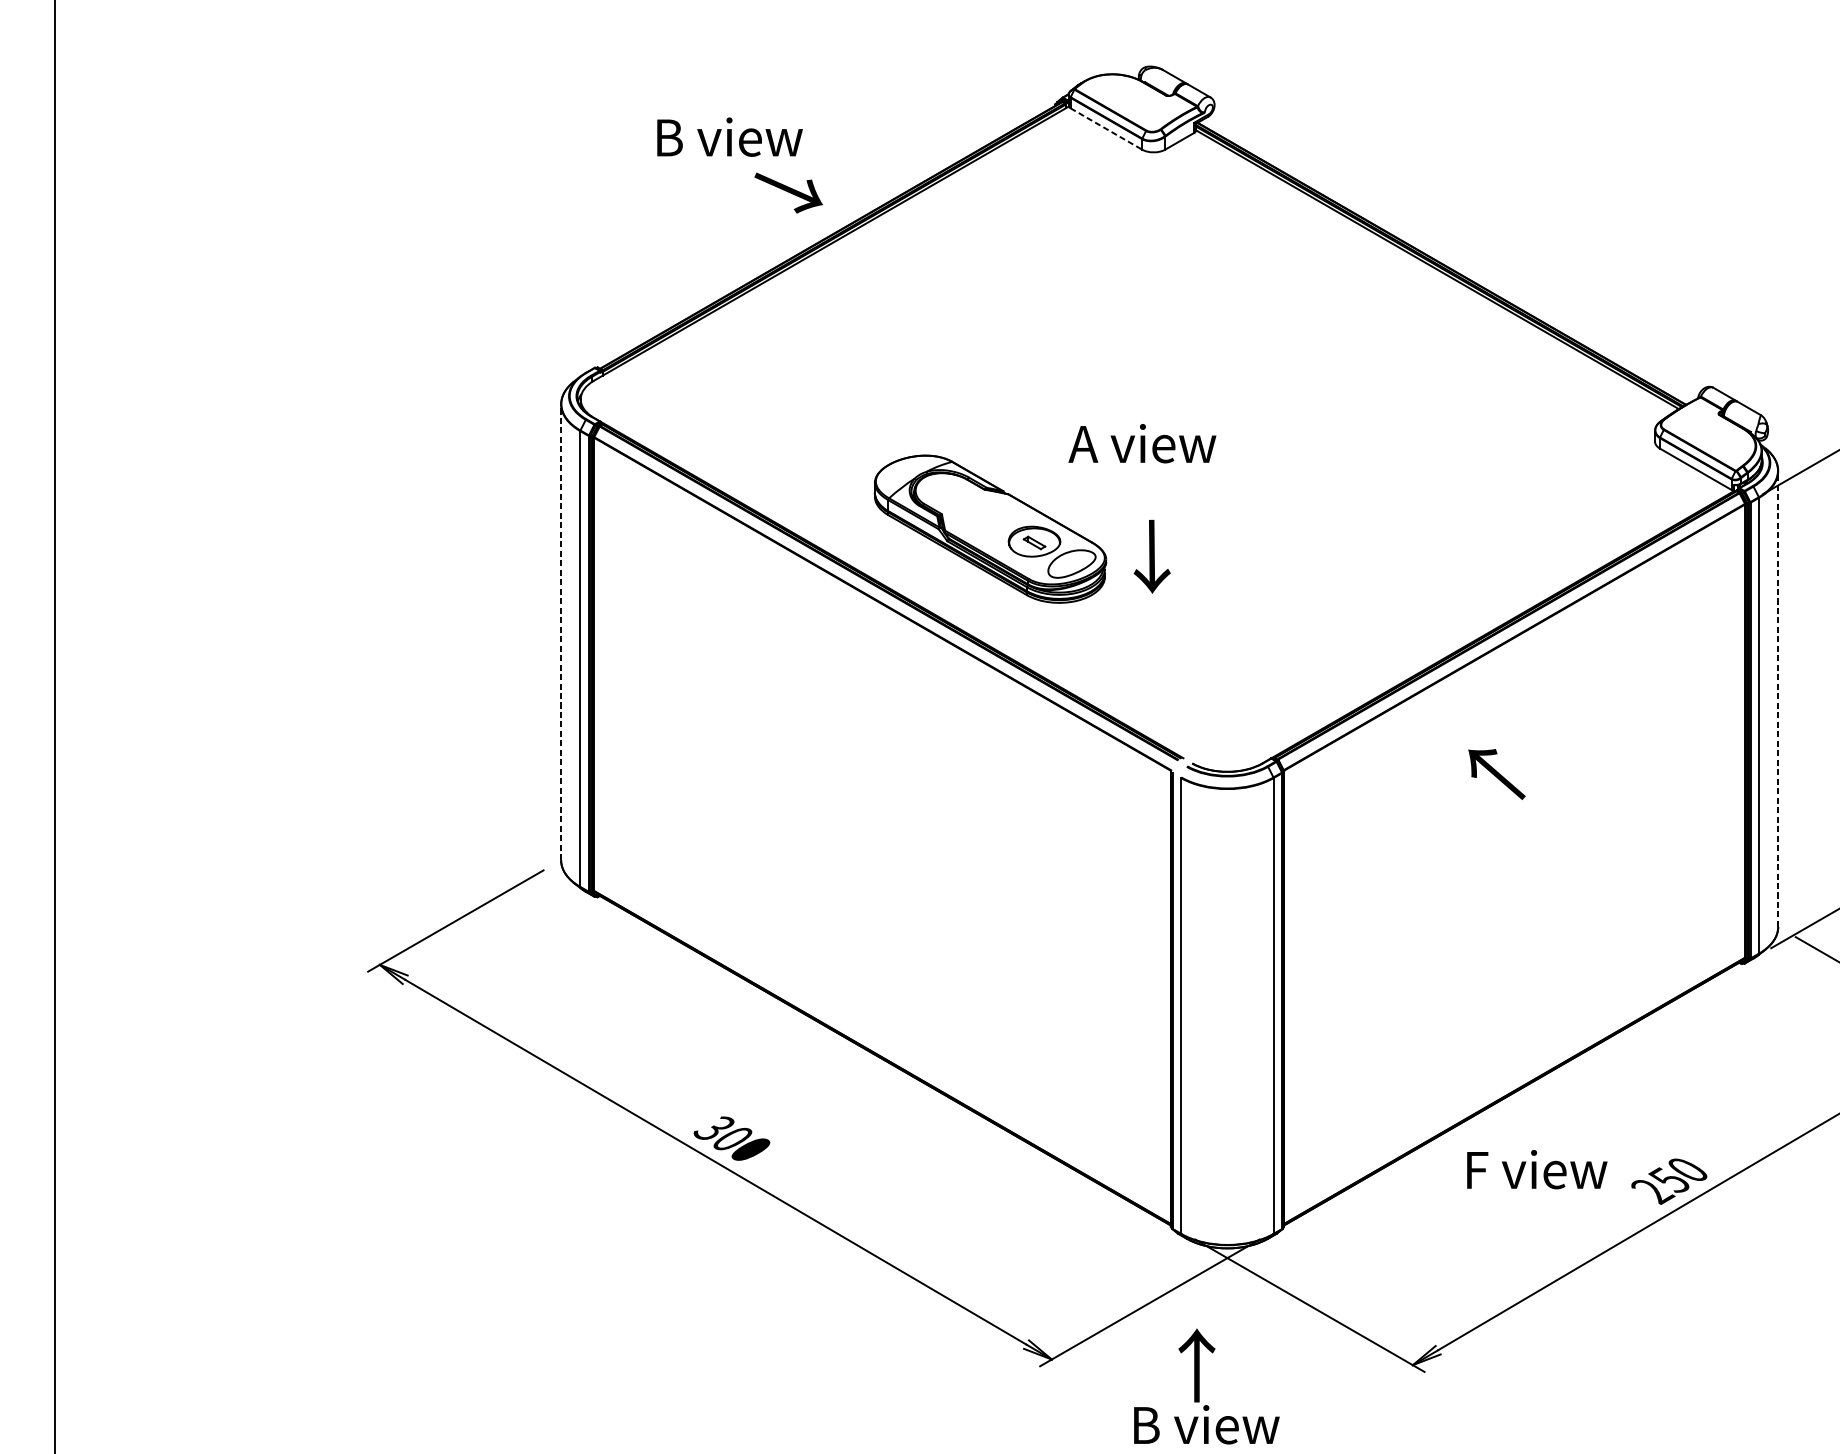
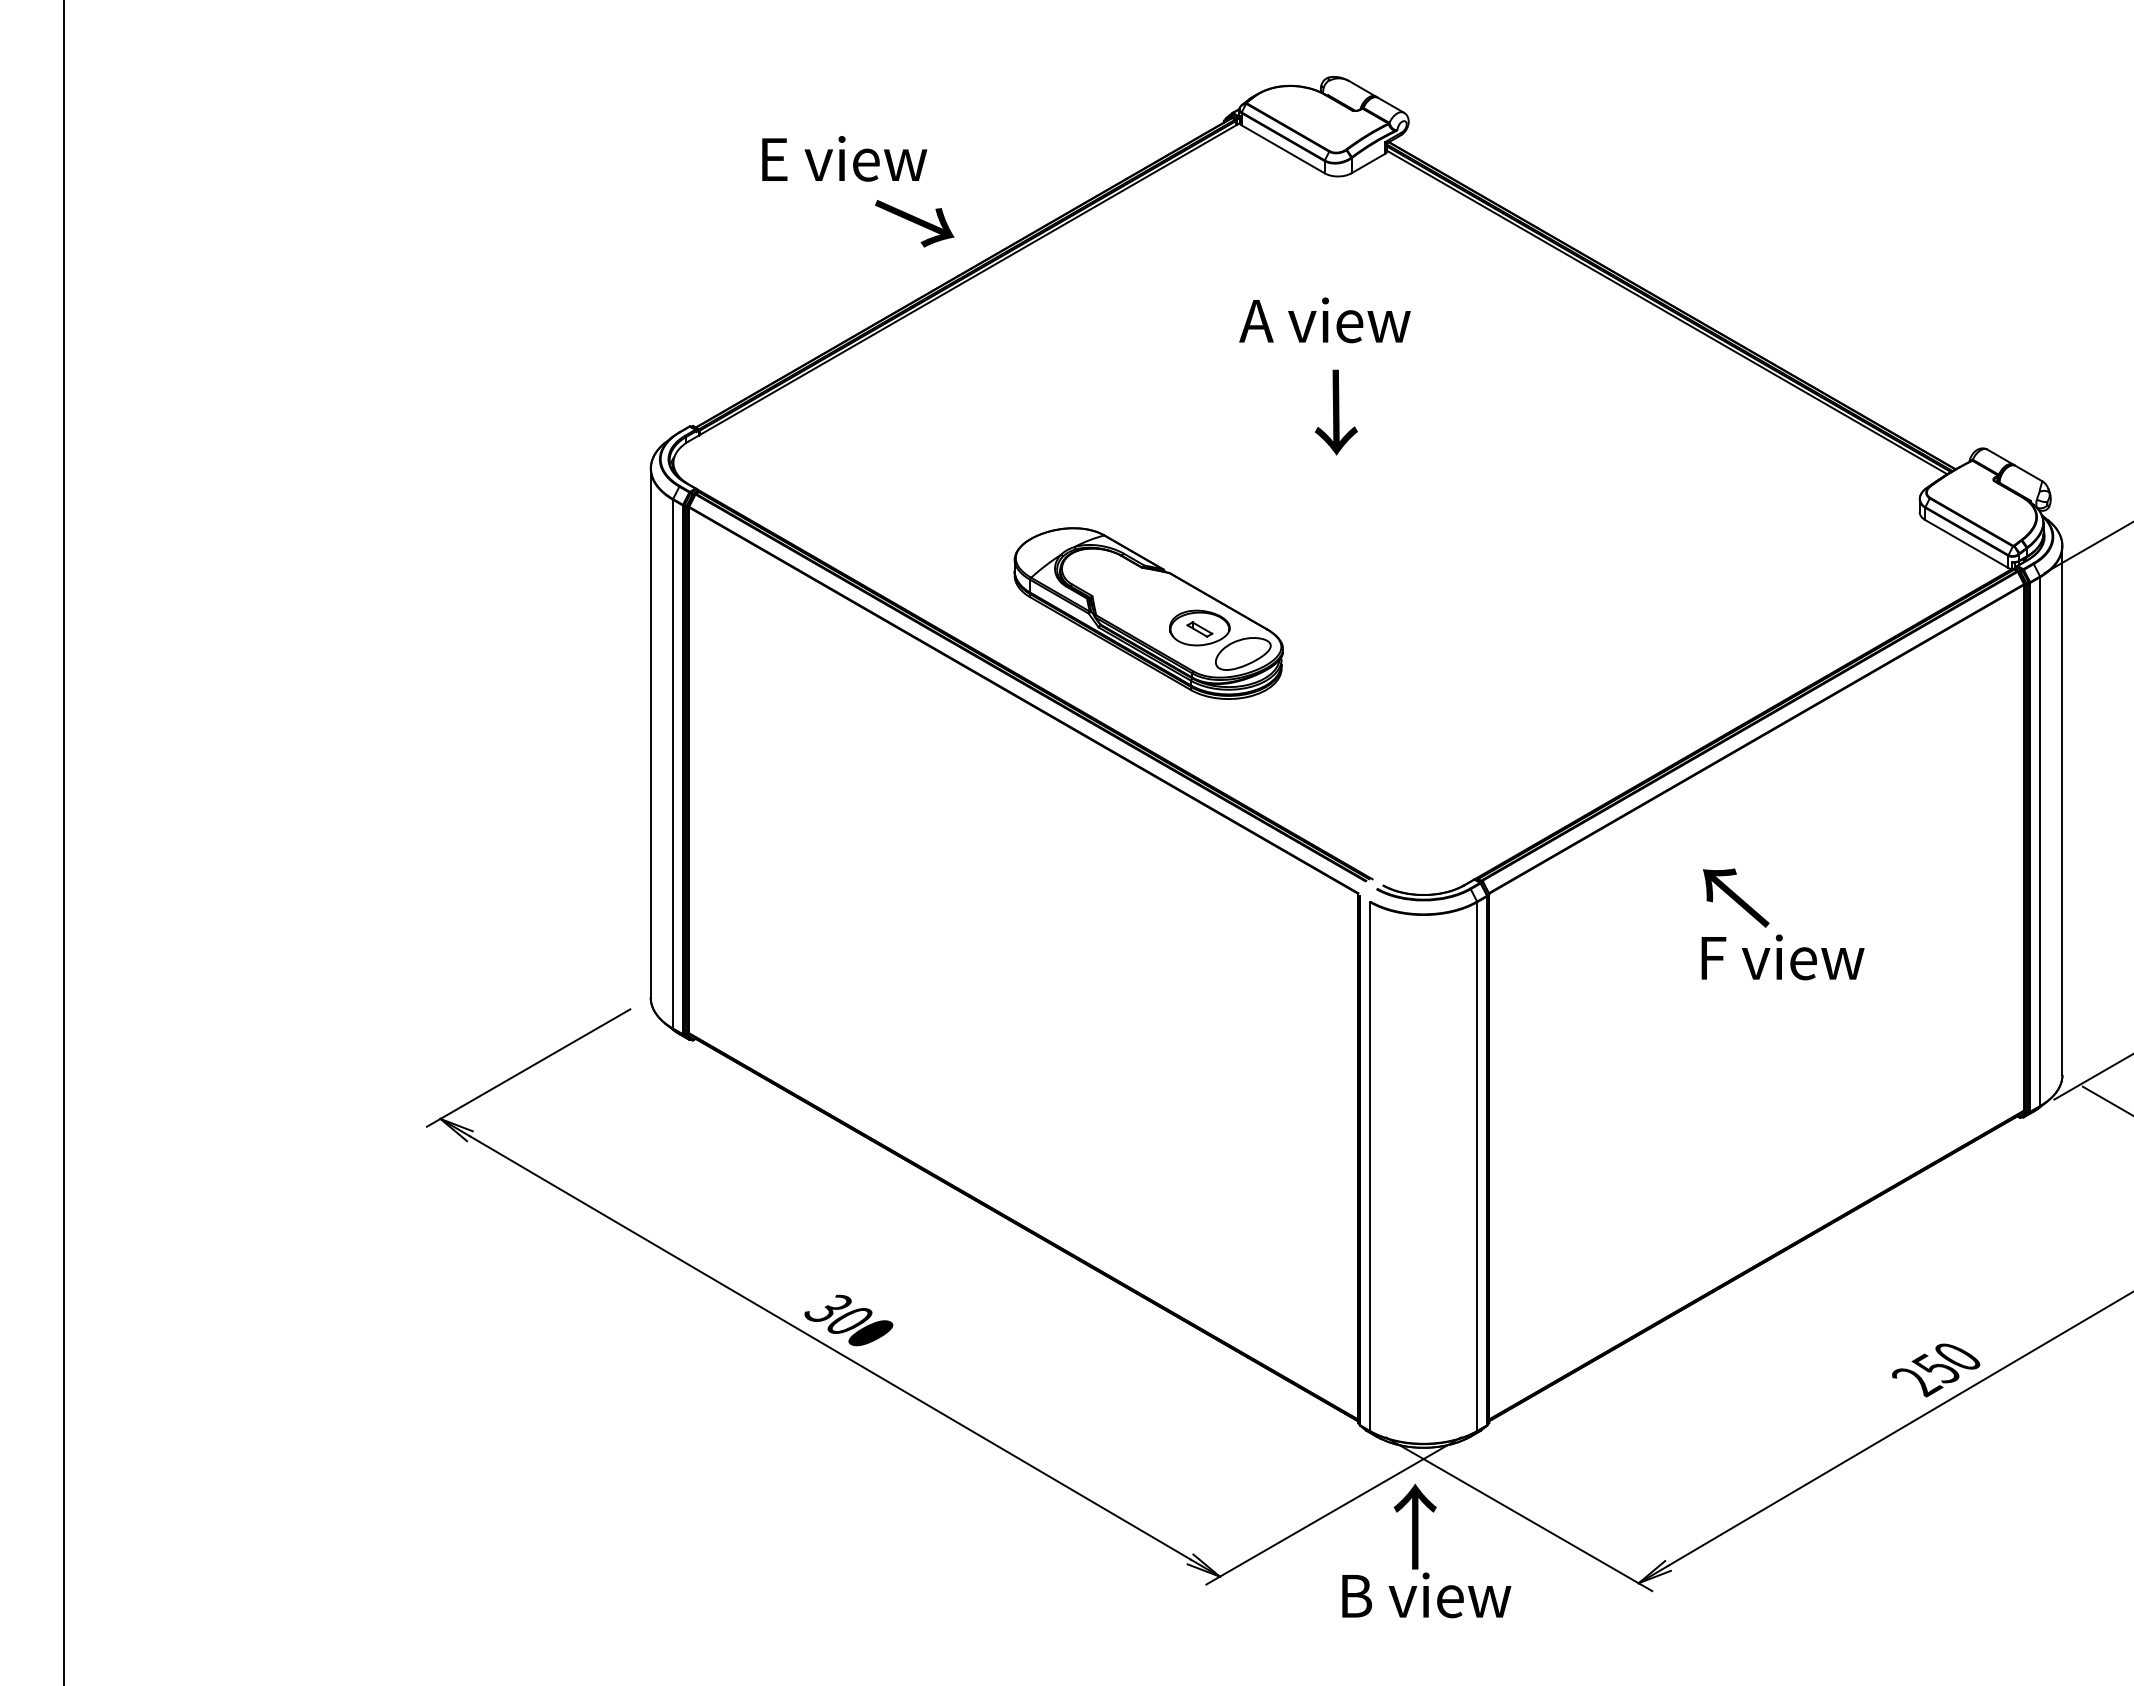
line: (1106, 129) -> (1283, 149), dashed -> solid
text: (732, 136) -> (849, 158), B view -> E view
text: (1141, 443) -> (1324, 320), moved
text: (1152, 556) -> (1336, 412), moved
line: (560, 631) -> (650, 732), dashed -> solid
line: (1778, 698) -> (2062, 810), dashed -> solid
text: (1536, 1169) -> (1782, 957), moved
text: (1206, 1386) -> (1426, 1550), moved

